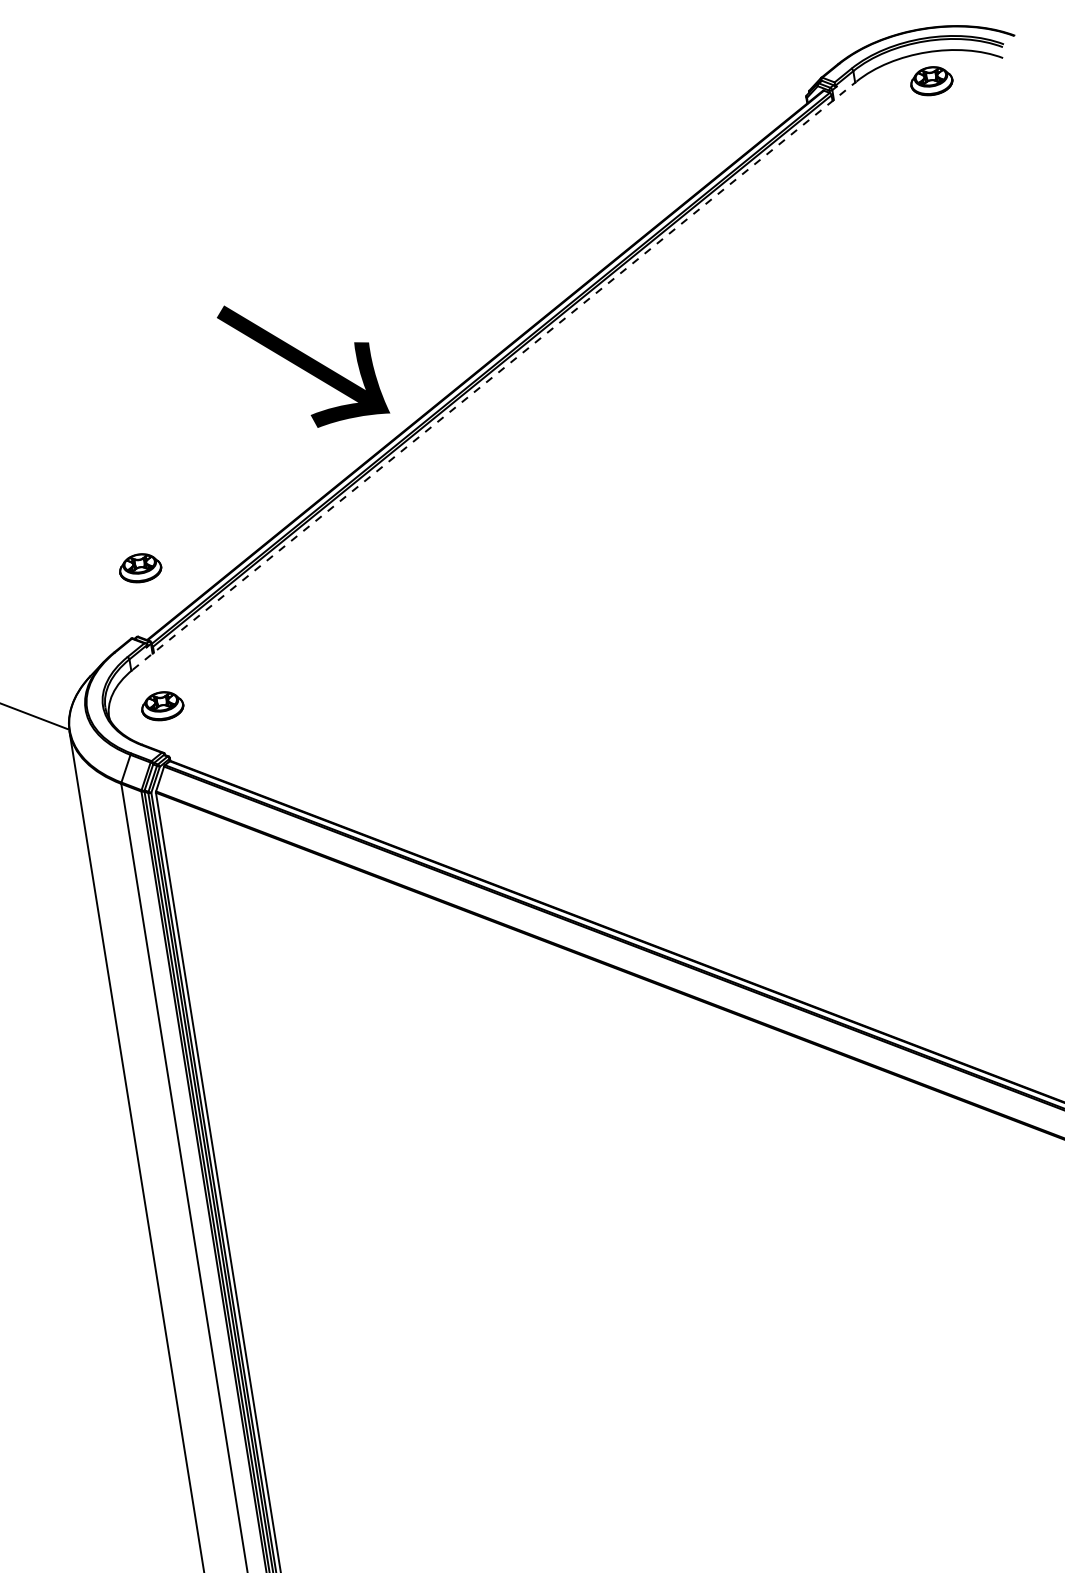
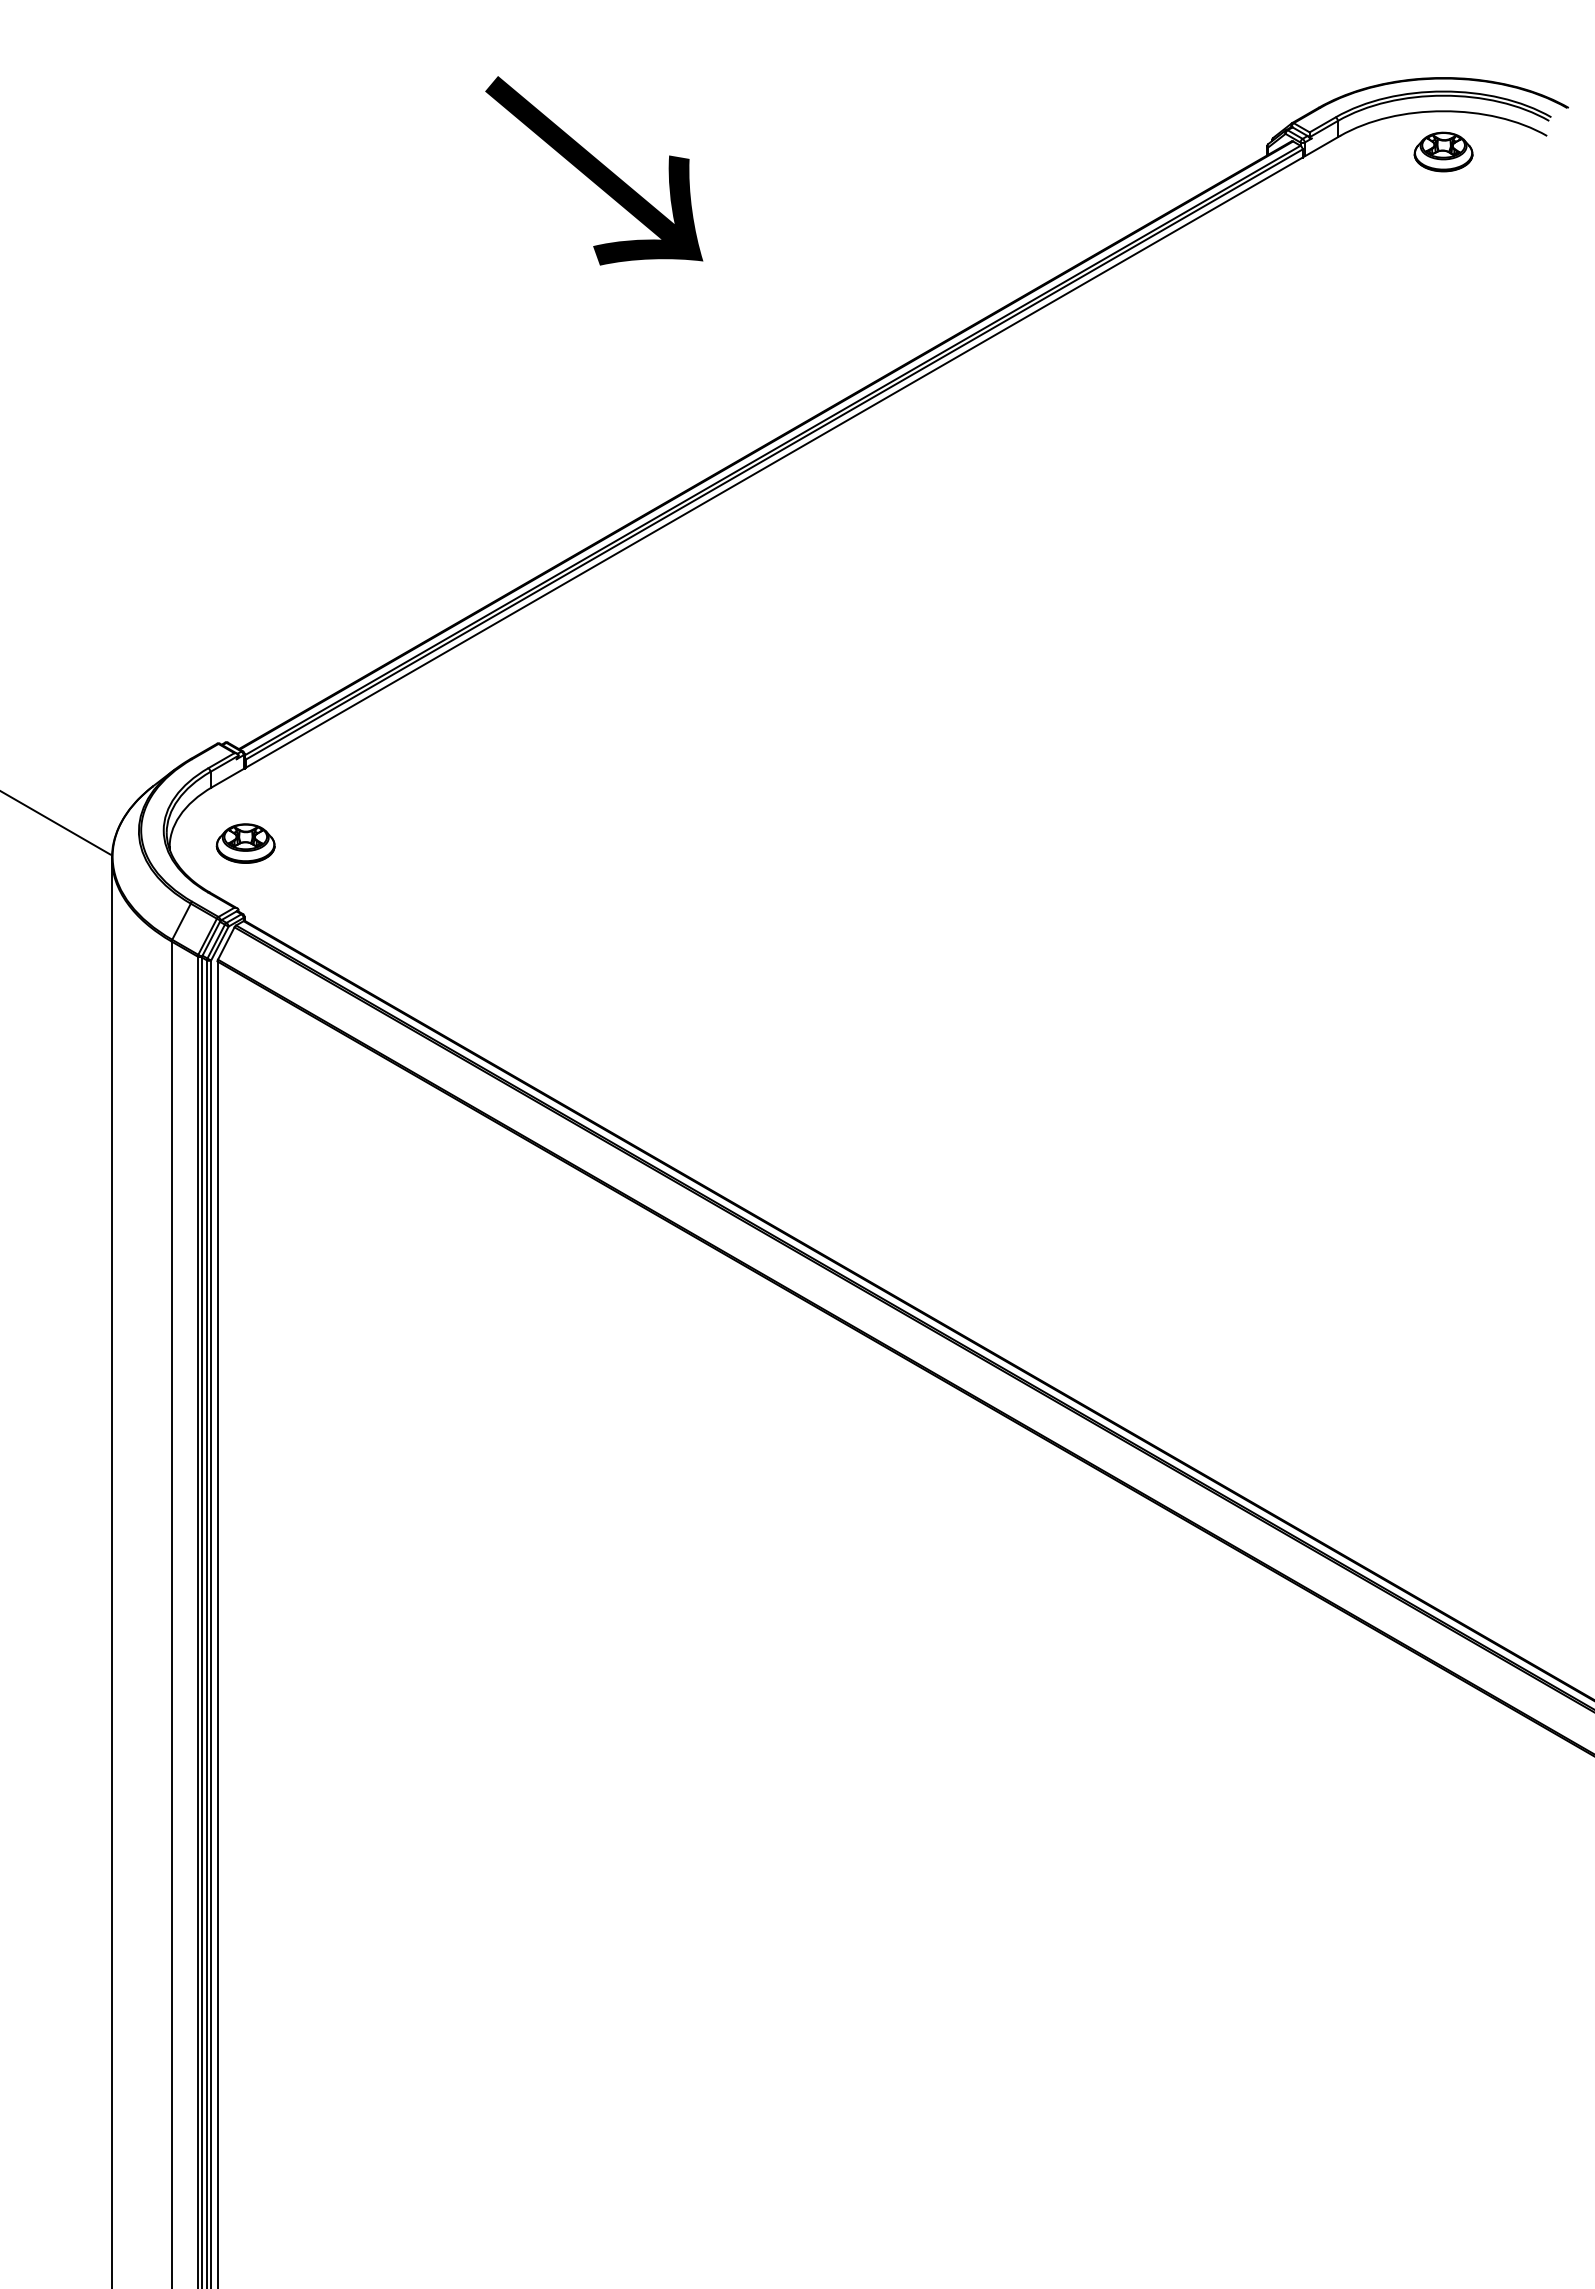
text: (303, 361) -> (594, 170), moved
line: (494, 375) -> (776, 461), dashed -> solid
part: (140, 568) -> (245, 648), removed

